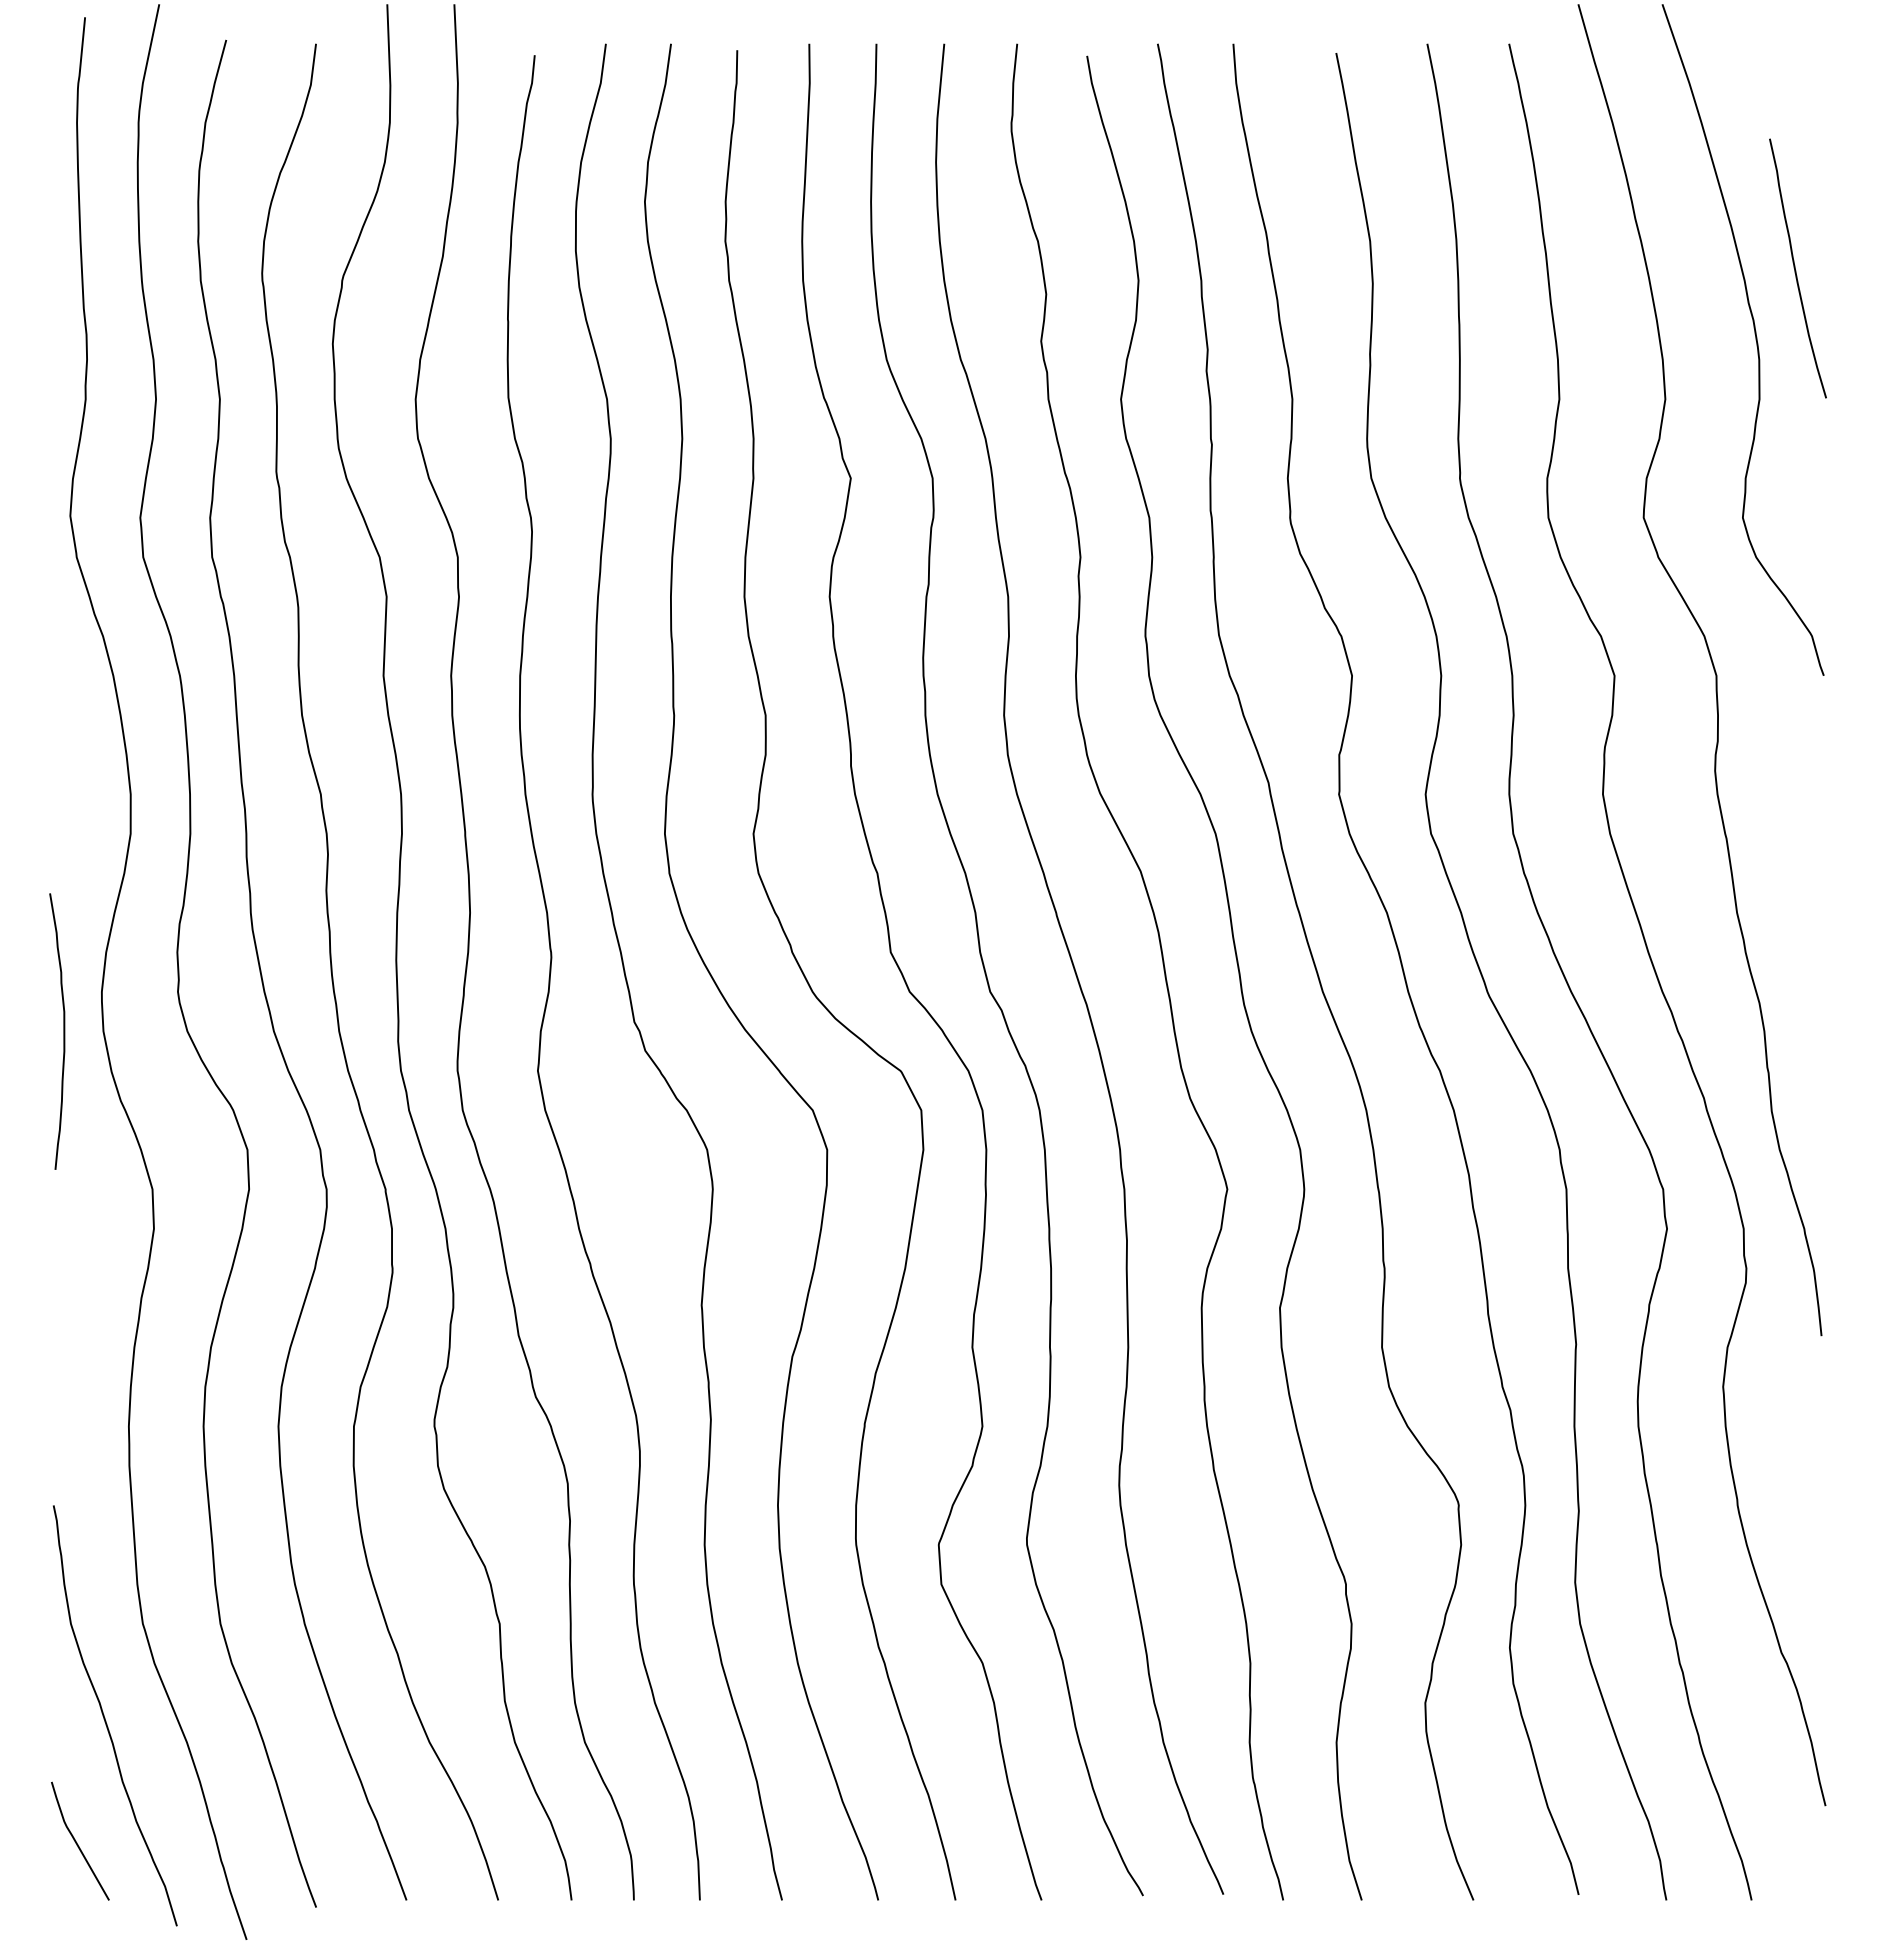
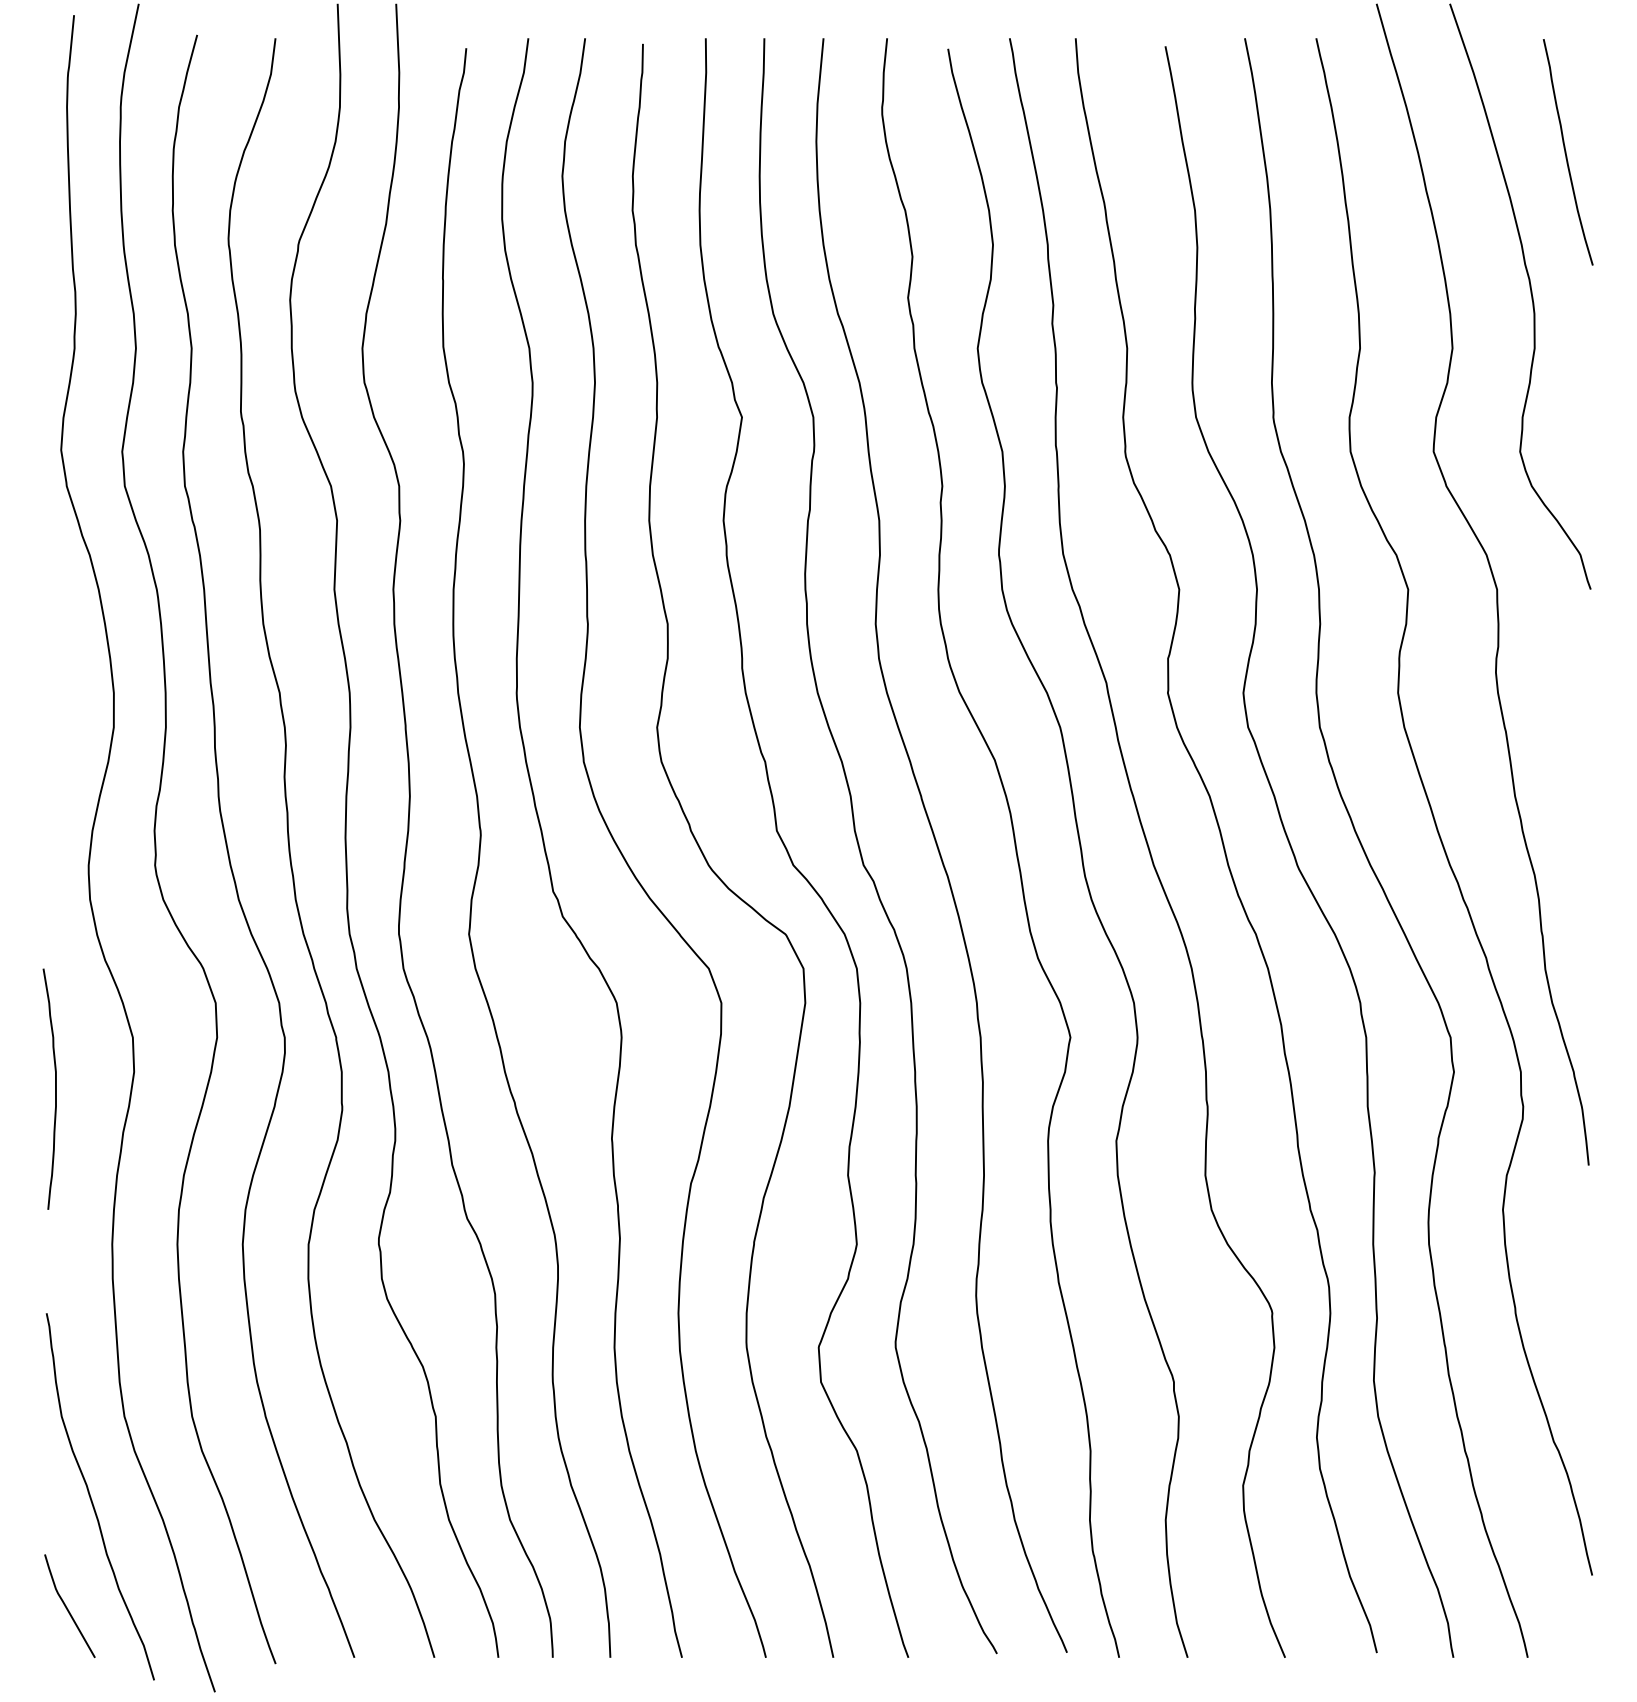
curve: (1795, 268) -> (1566, 152), moved
curve: (63, 1031) -> (55, 1089), moved

